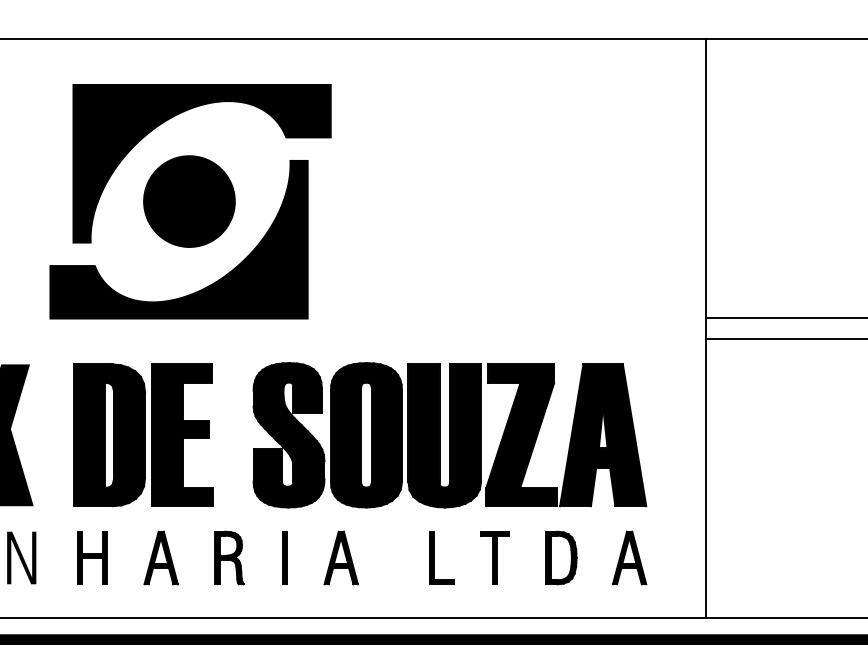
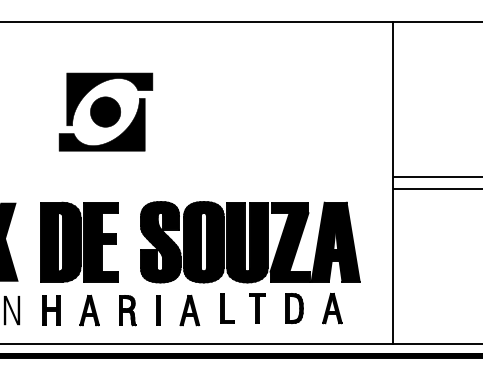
part: (189, 200) -> (105, 111), size x0.6
part: (538, 557) -> (281, 308), moved

